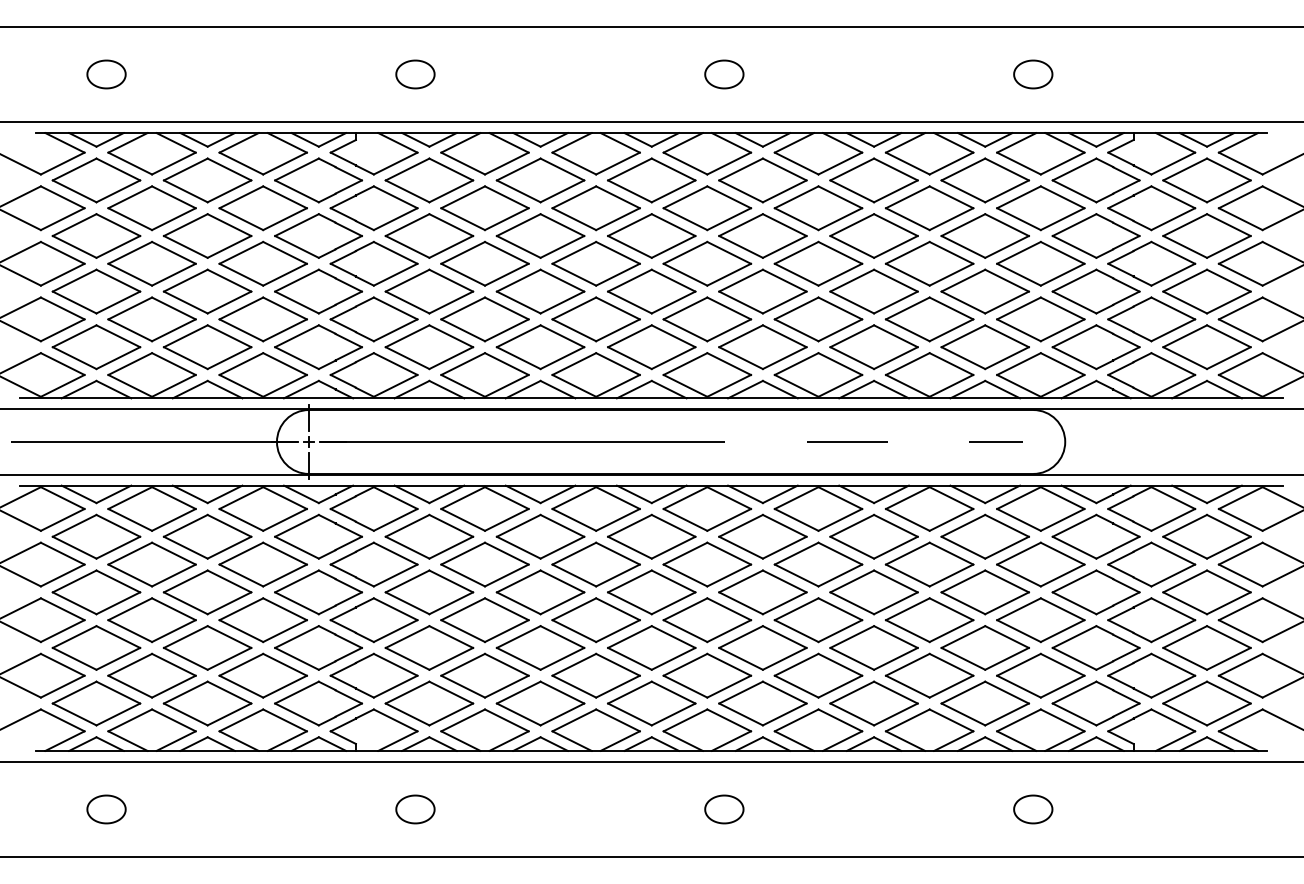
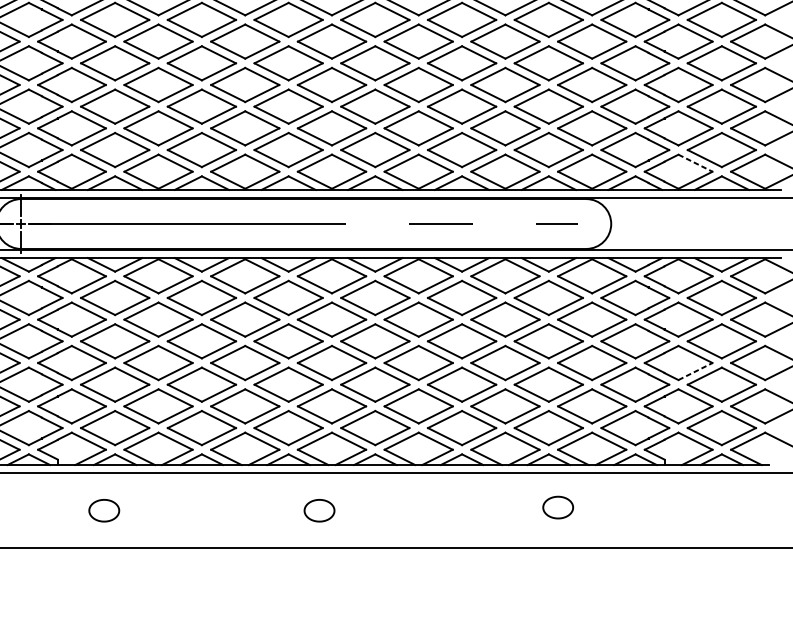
line: (1173, 364) -> (695, 163), solid -> dashed
line: (1173, 630) -> (695, 371), solid -> dashed
part: (724, 809) -> (319, 510), moved
part: (1033, 809) -> (558, 507), moved

